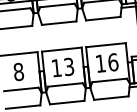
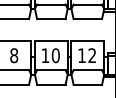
text: (113, 62) -> (92, 55), 16 -> 12
text: (68, 66) -> (55, 55), 13 -> 10

